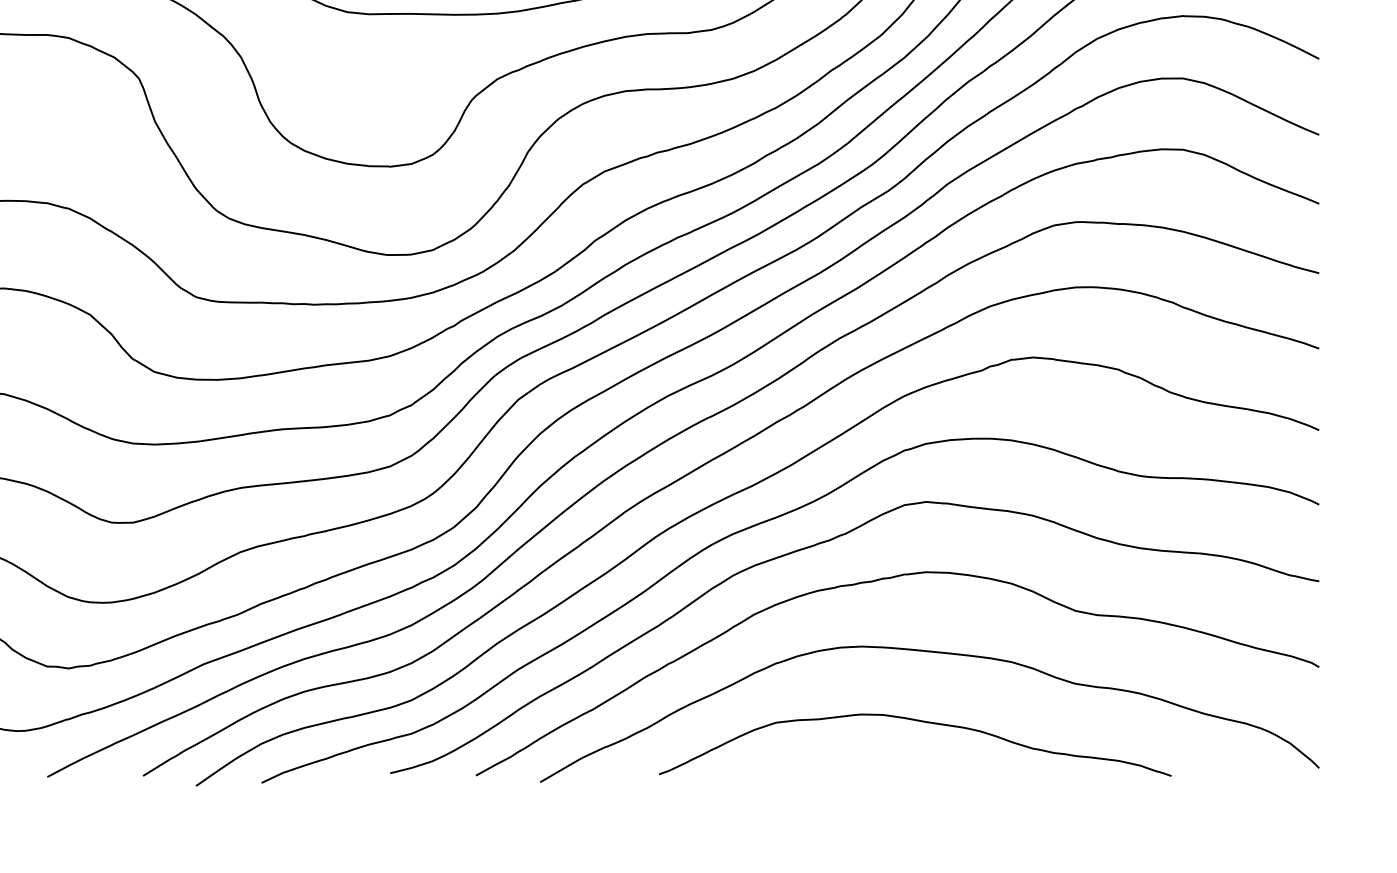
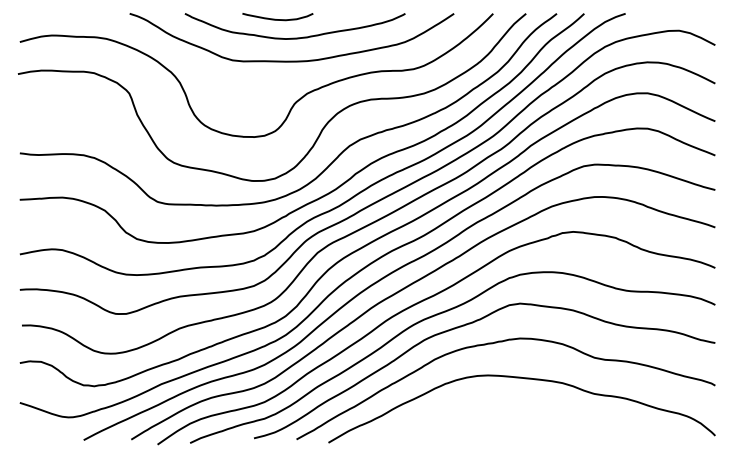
curve: (918, 723) -> (516, 413), removed

